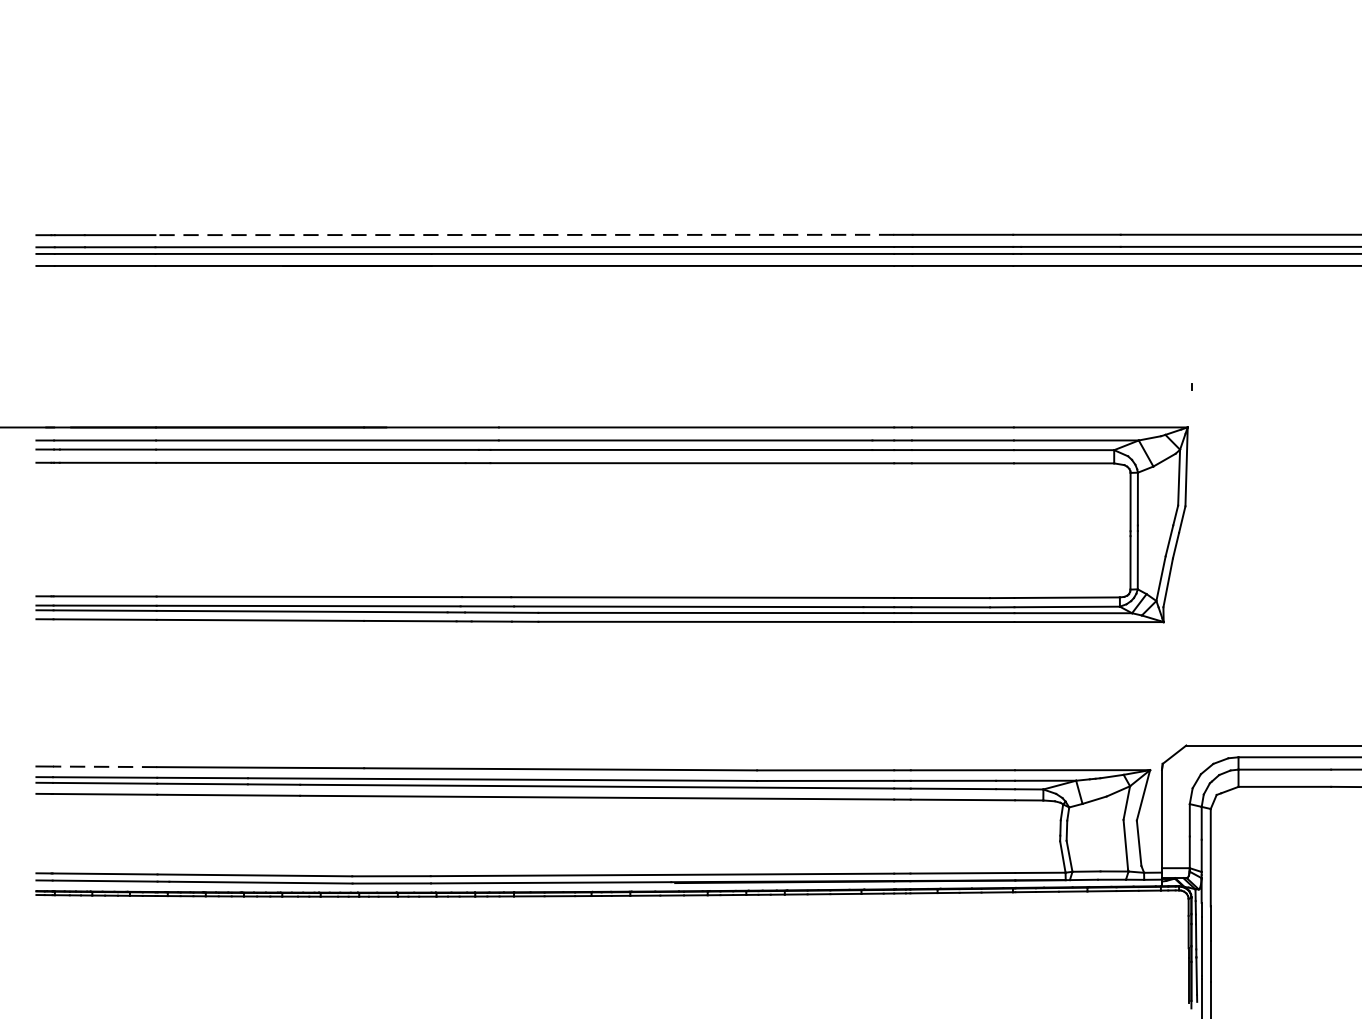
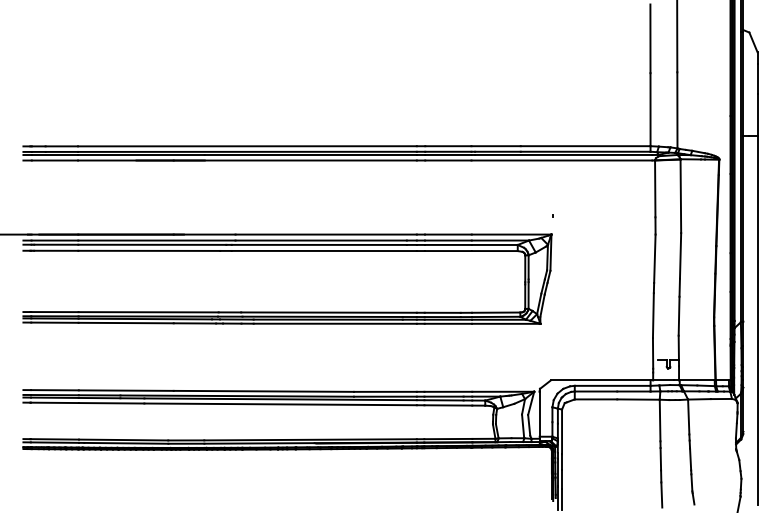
line: (522, 235) -> (246, 146), dashed -> solid
line: (104, 767) -> (54, 390), dashed -> solid

